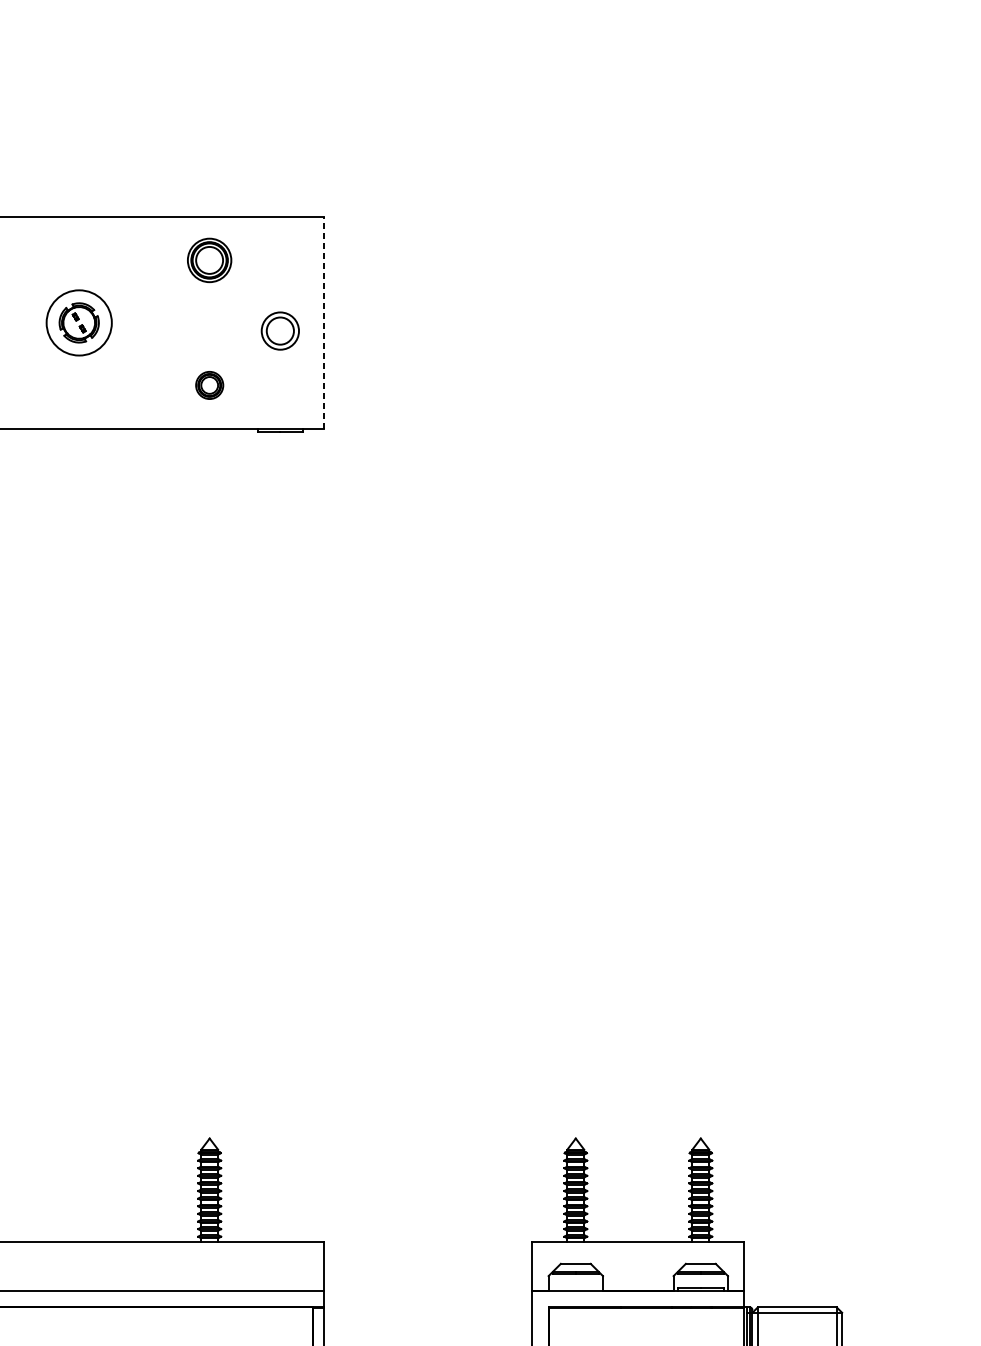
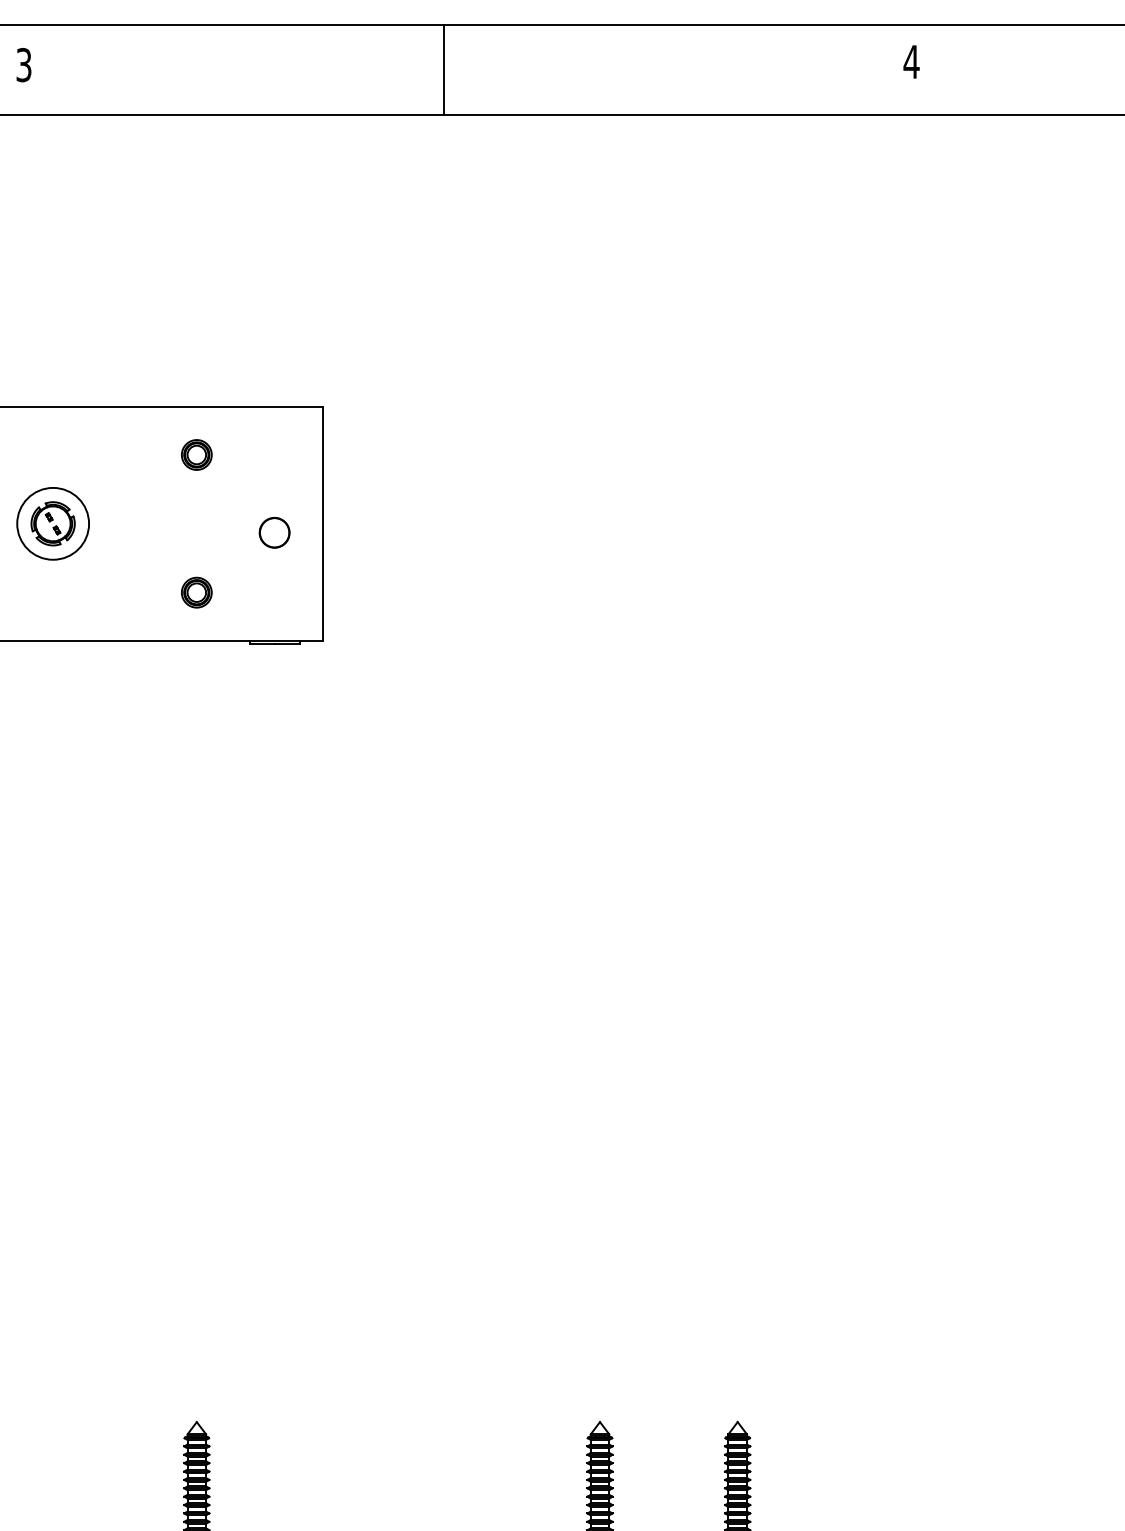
part: (209, 259) -> (196, 454), size x0.62
line: (323, 322) -> (322, 523), dashed -> solid
circle: (280, 330) -> (274, 532), size x0.71

